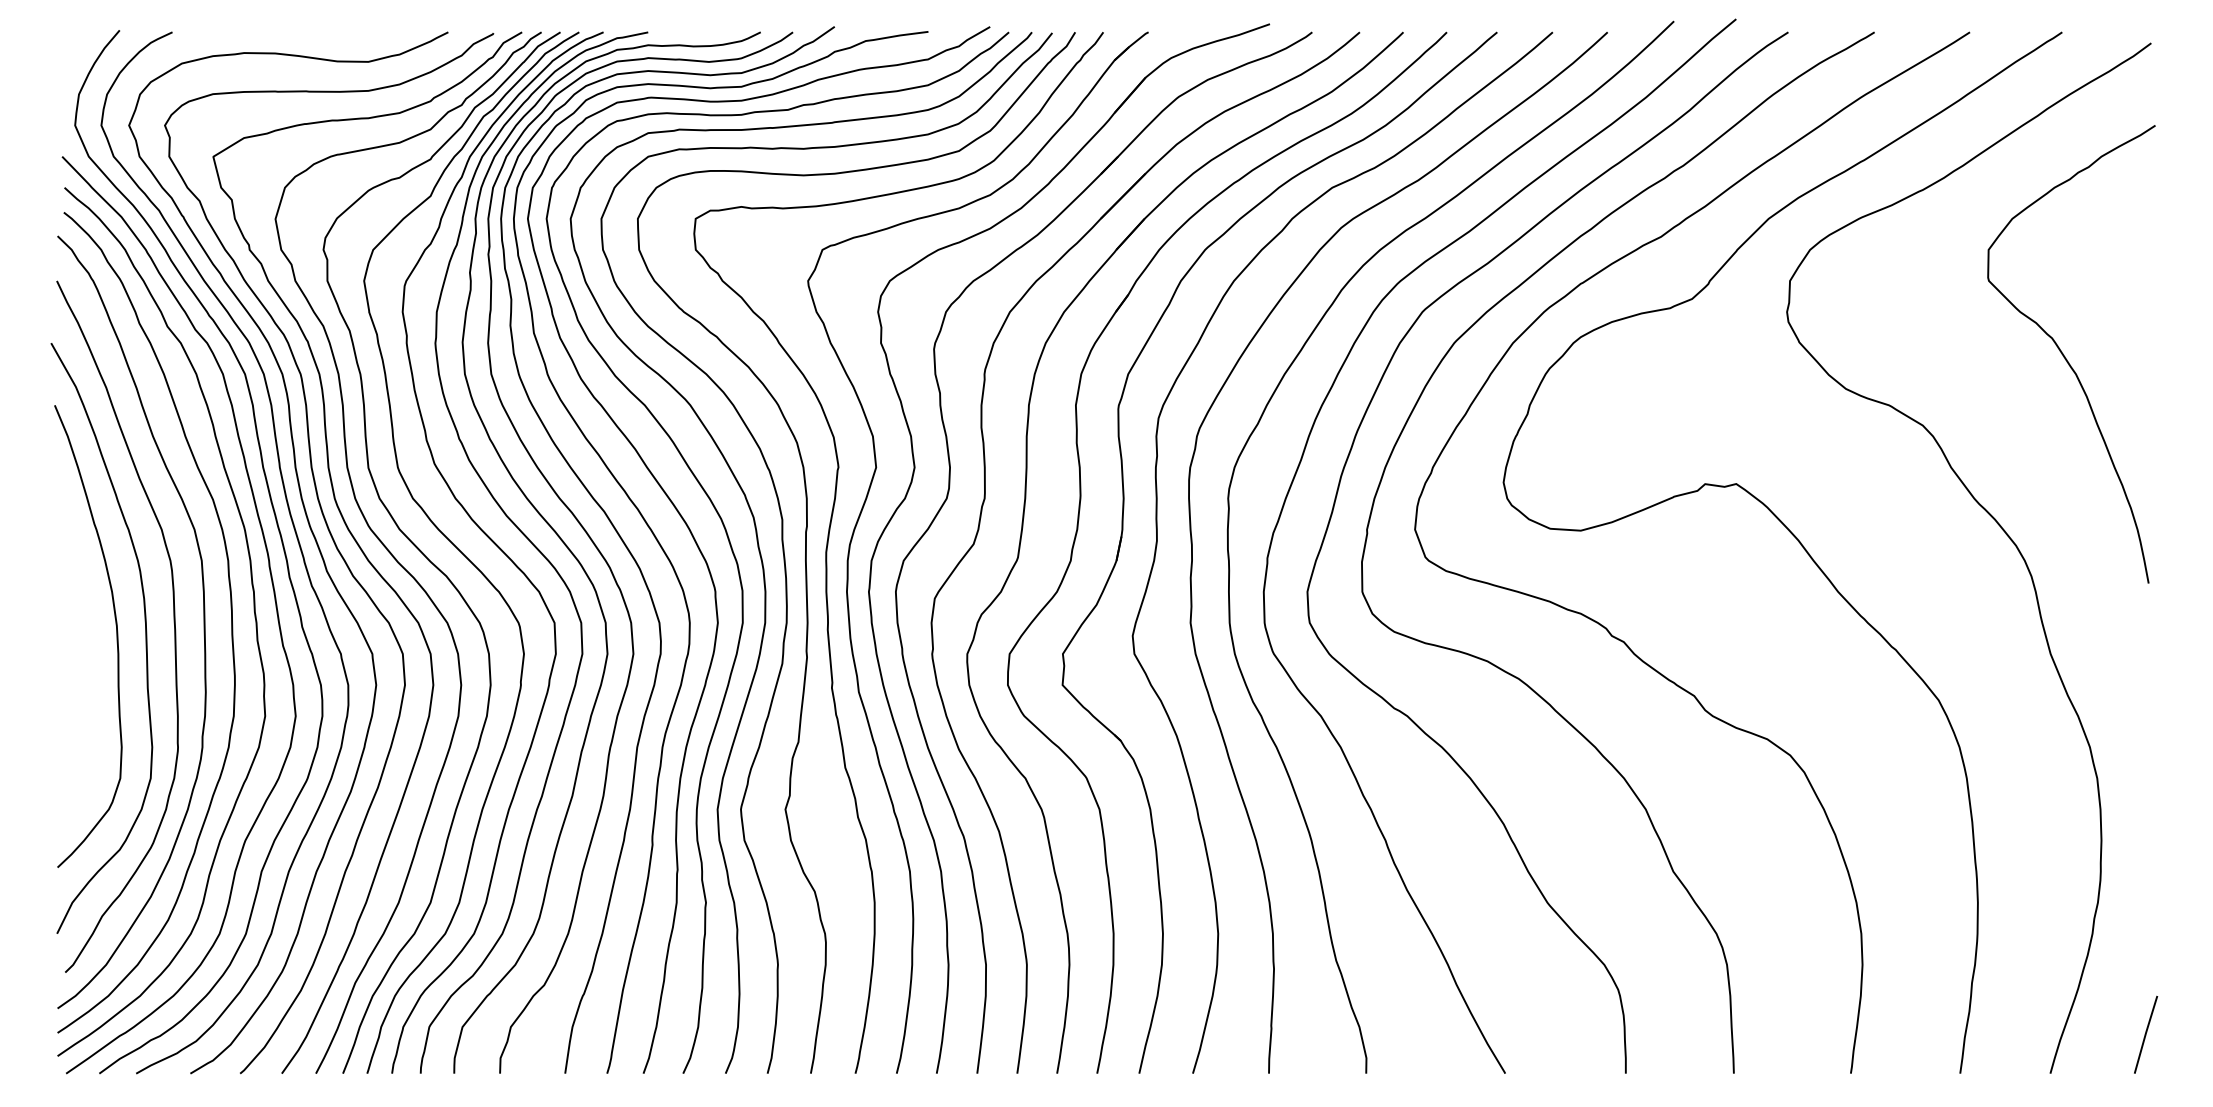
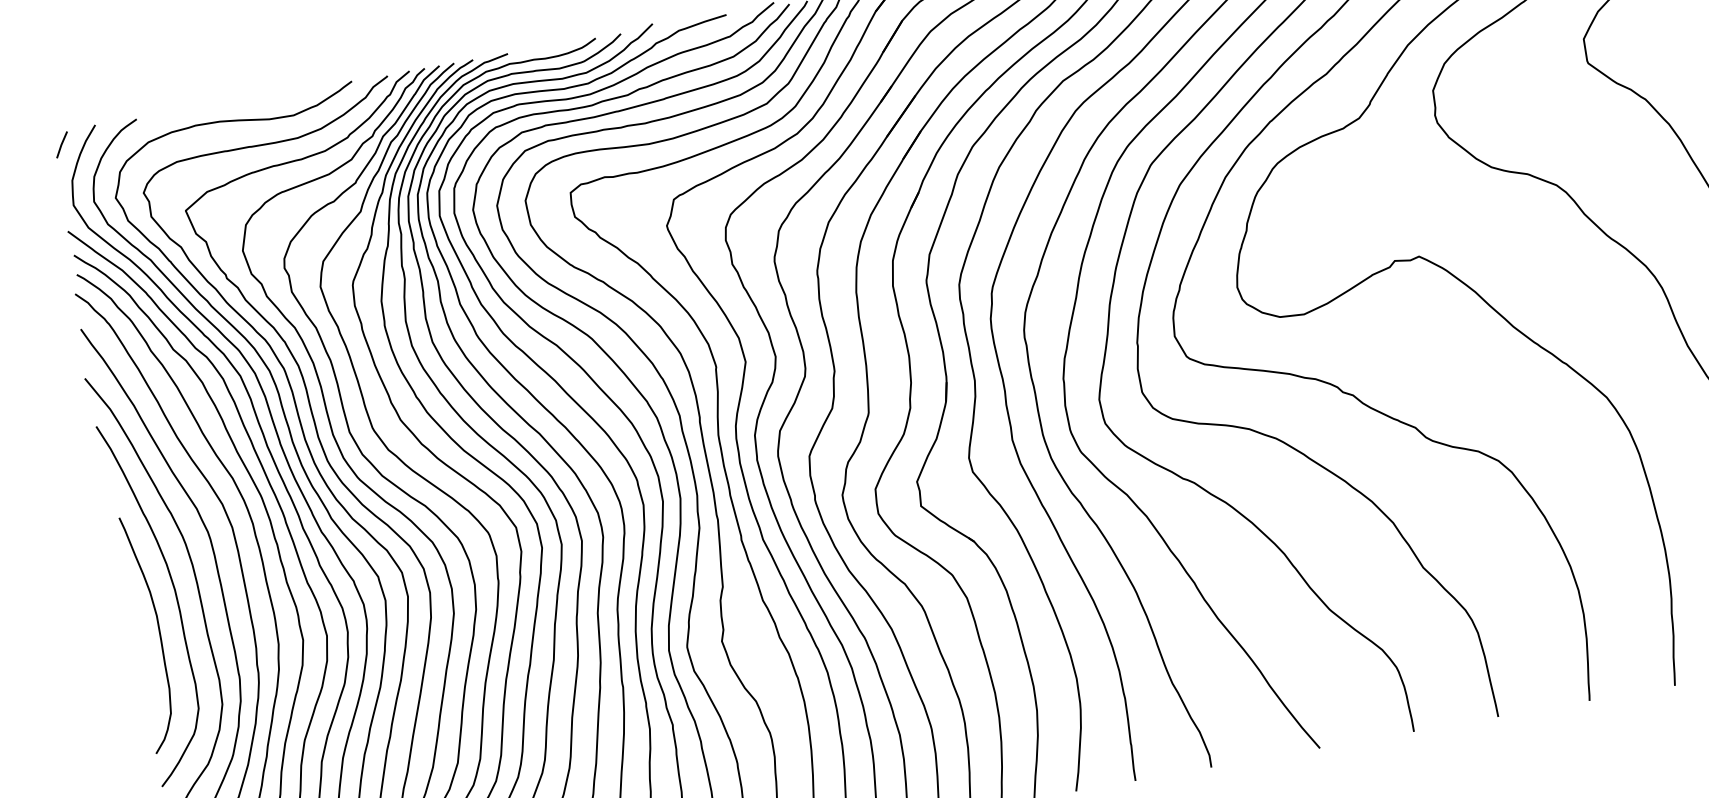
line: (73, 47) -> (61, 144), added
curve: (87, 674) -> (158, 632), added

